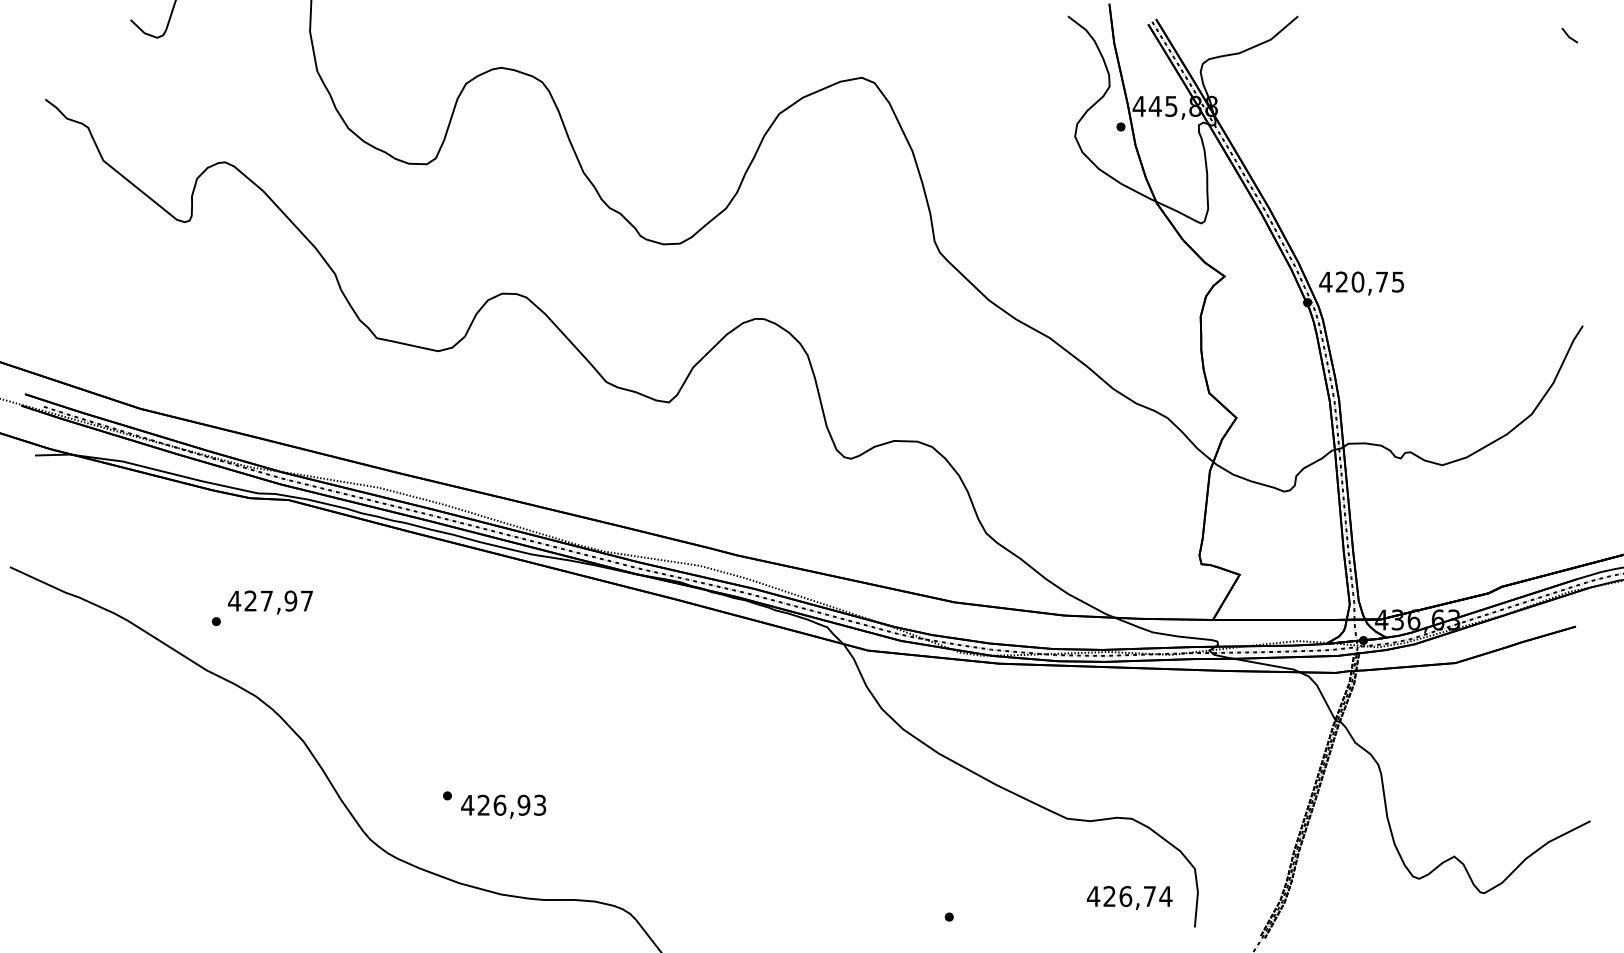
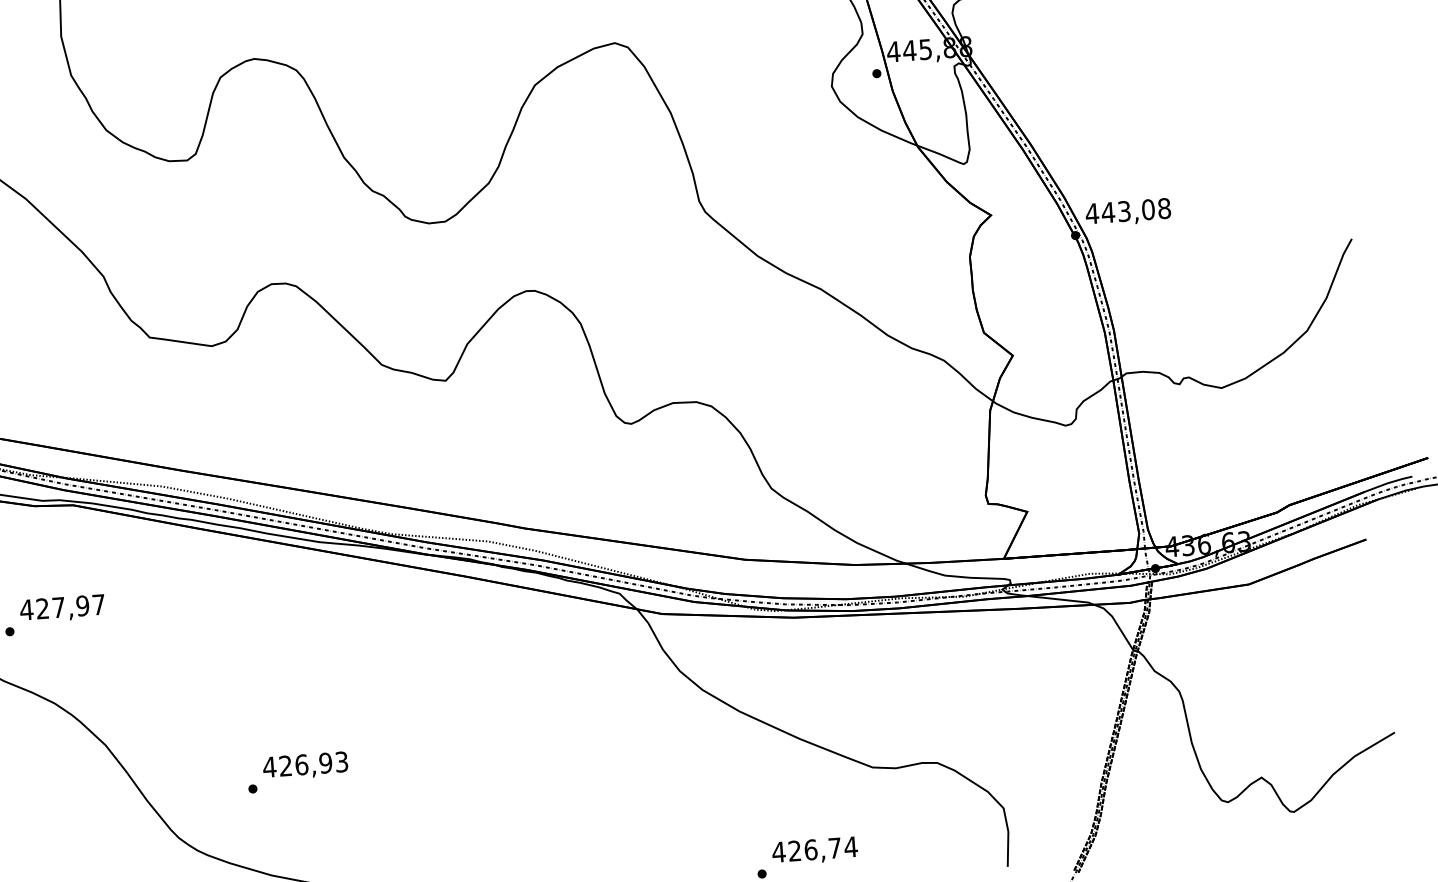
text: (1369, 281) -> (1135, 210), 420,75 -> 443,08
text: (503, 806) -> (305, 765), moved
text: (1129, 897) -> (814, 850), moved

